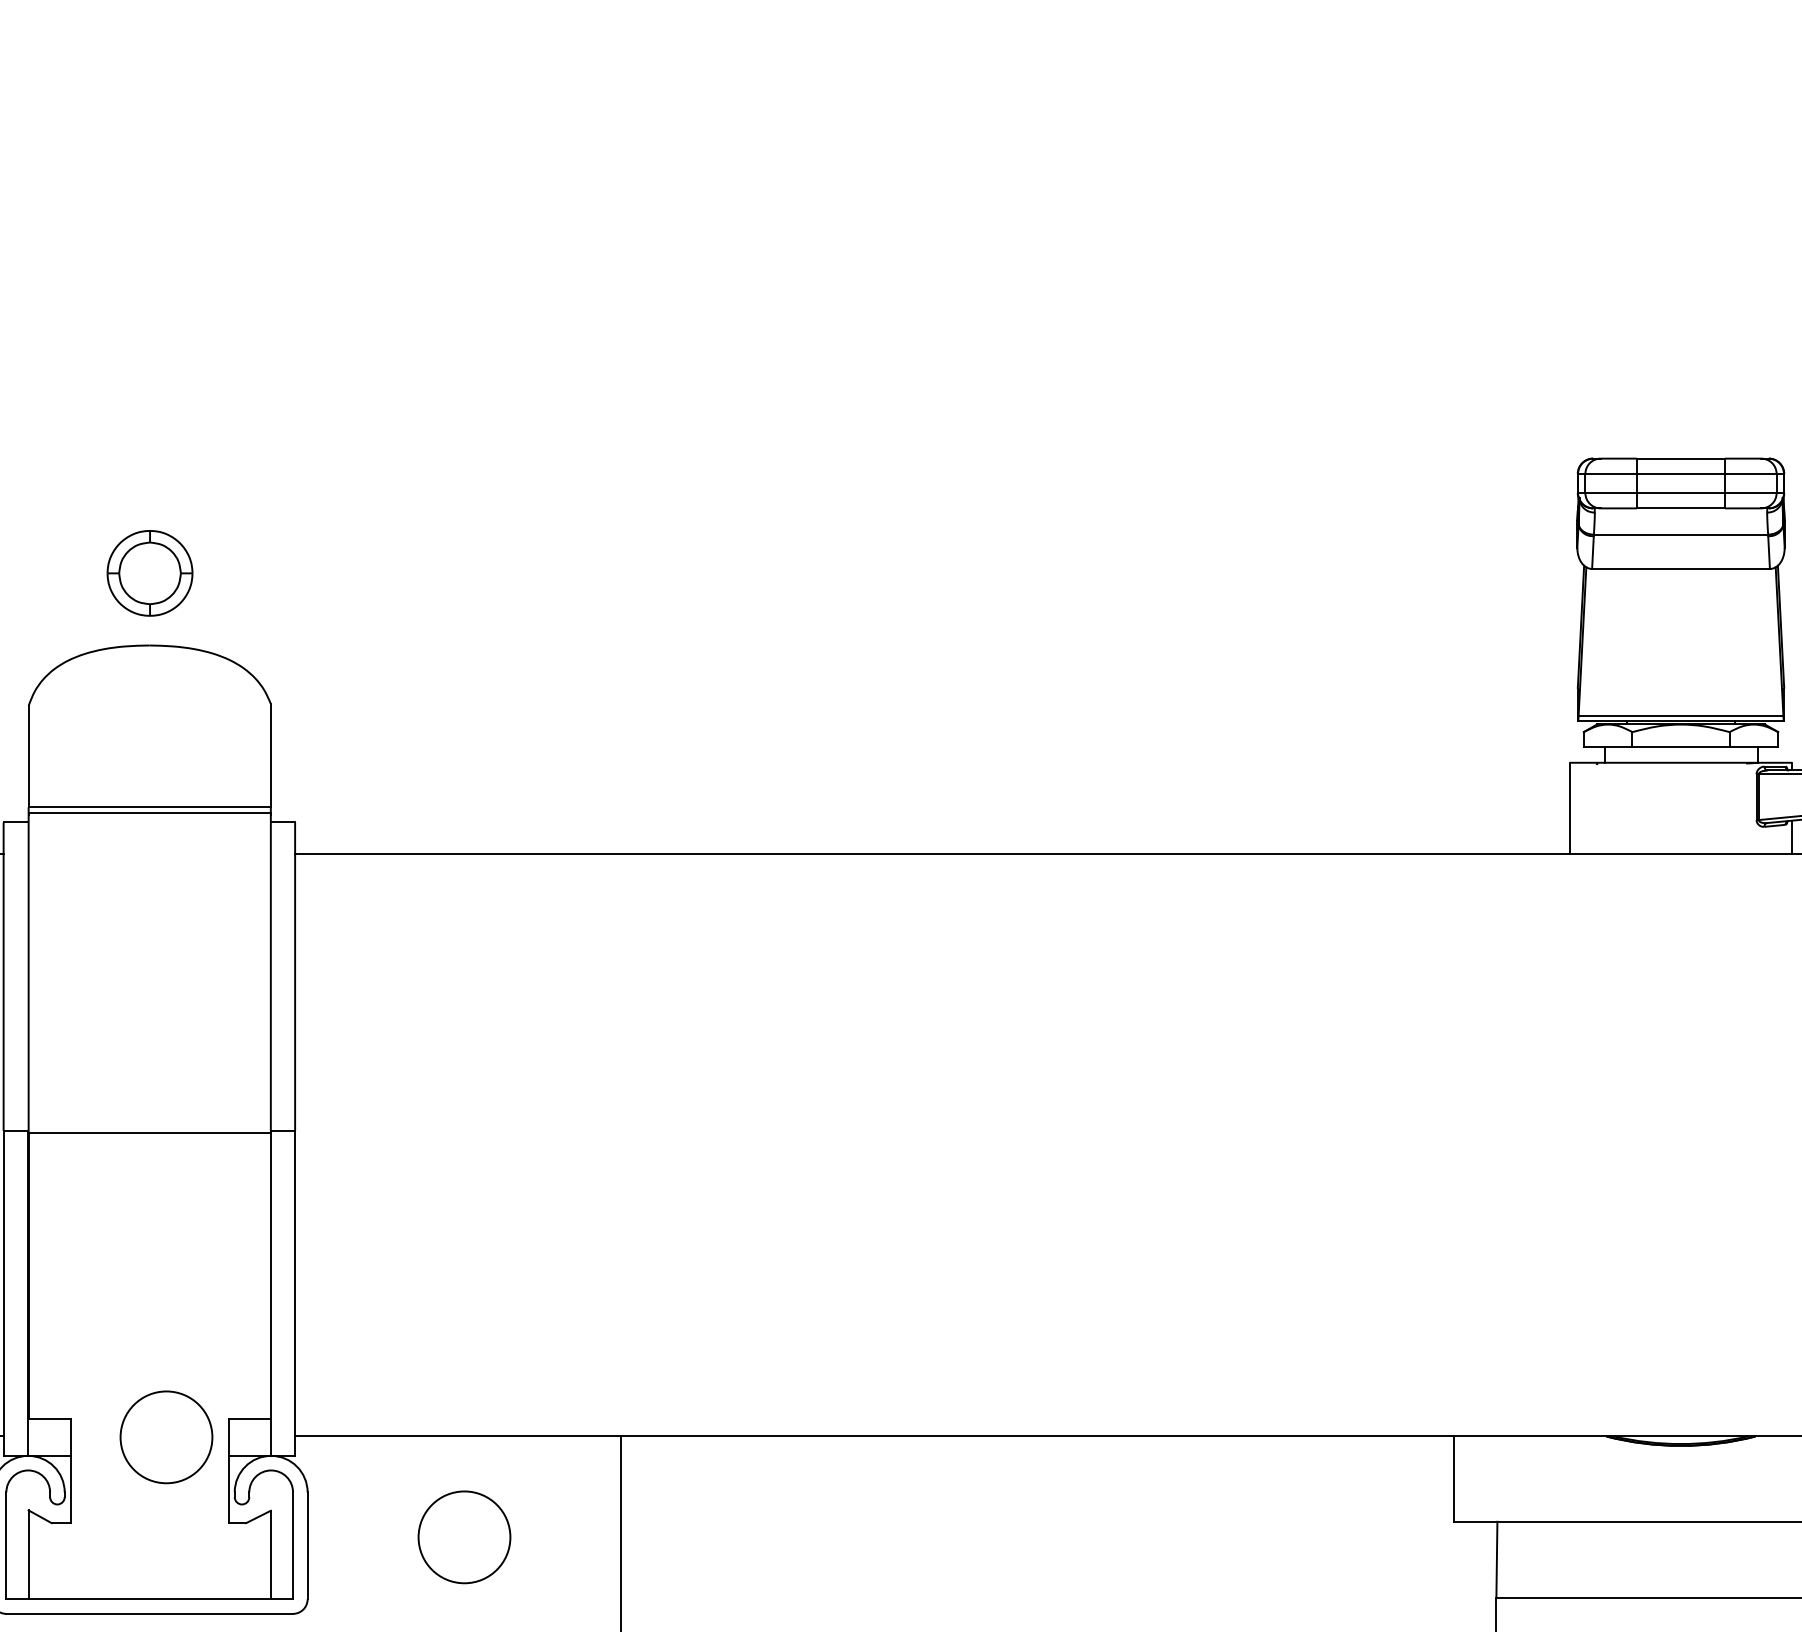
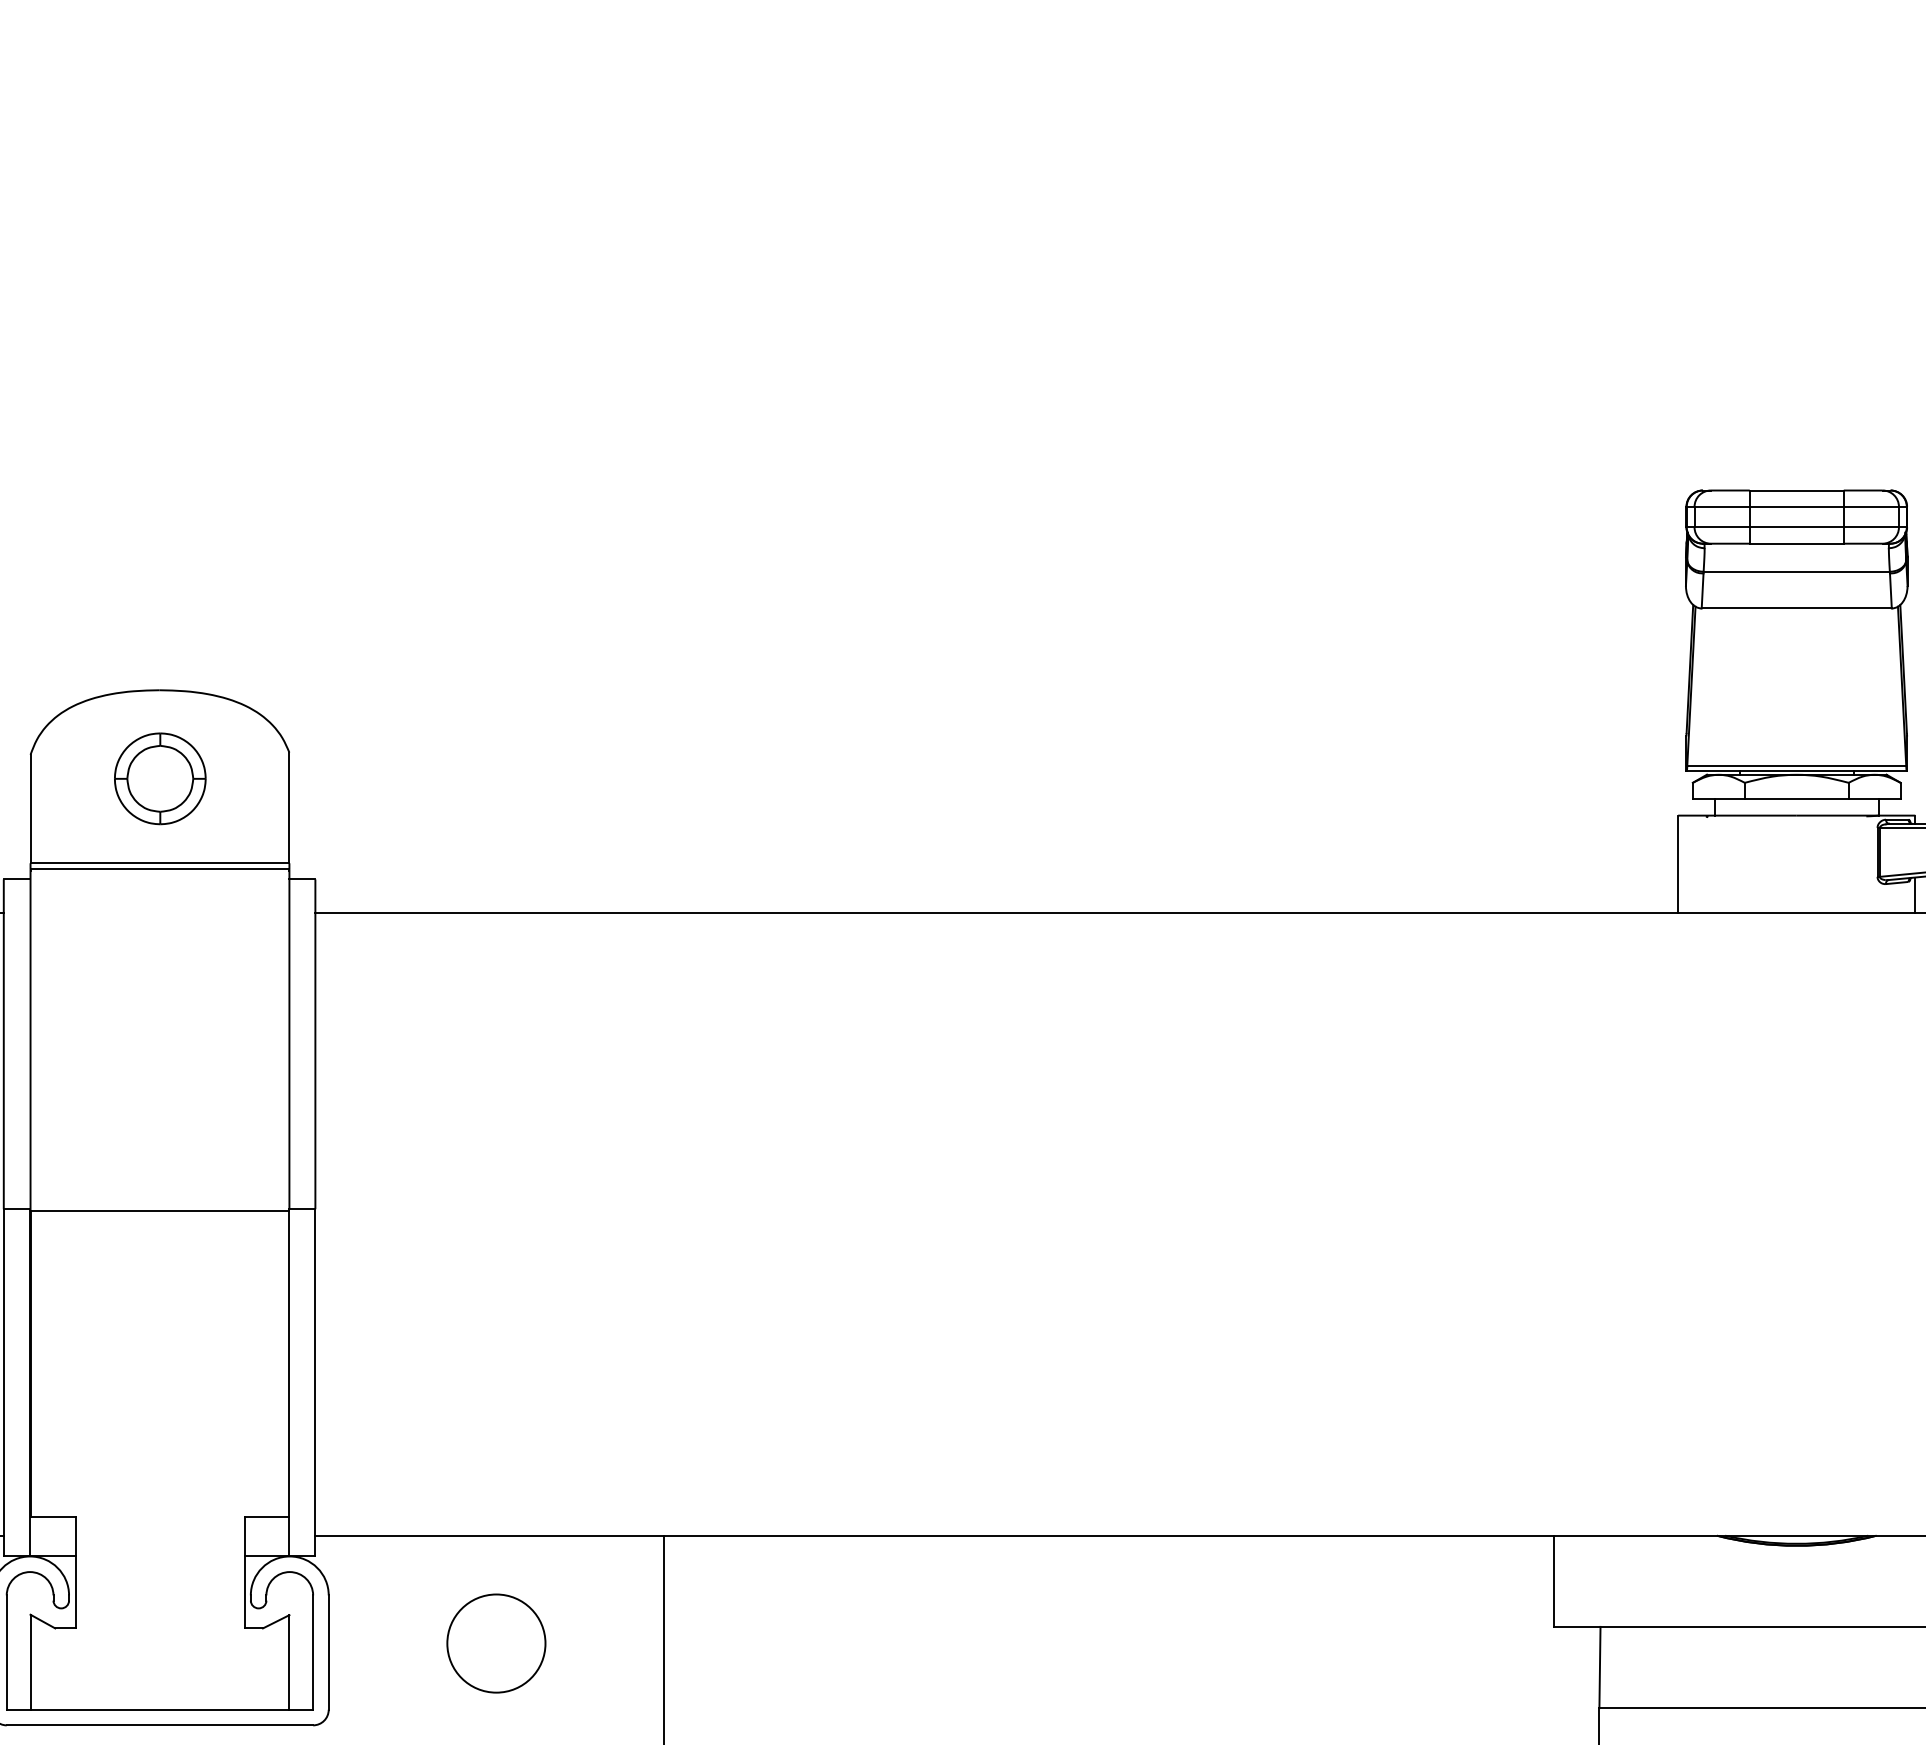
part: (149, 573) -> (159, 778), moved
circle: (166, 1437) -> (177, 1536), removed

